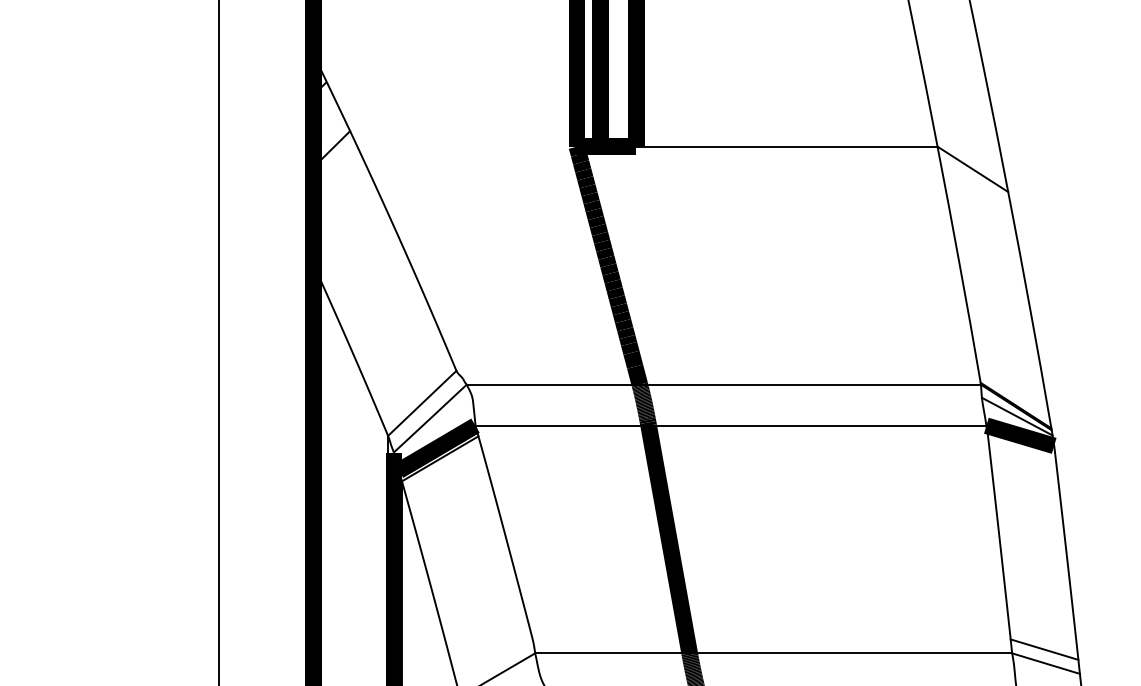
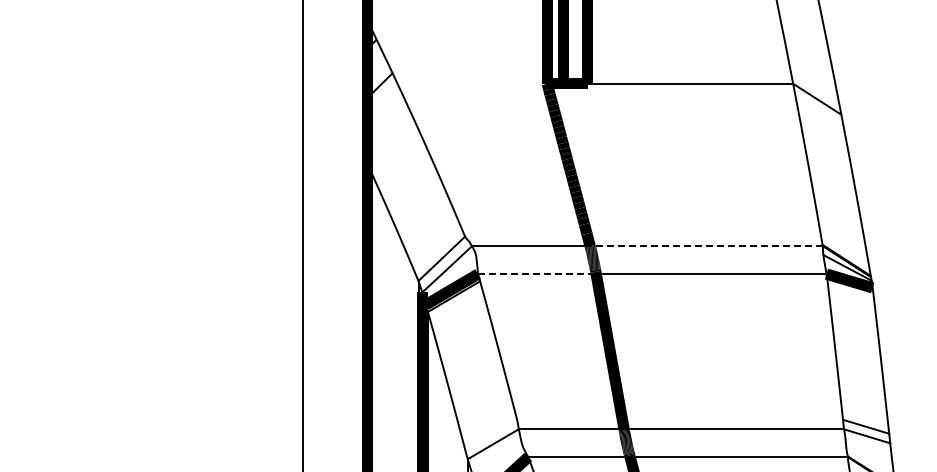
line: (808, 385) -> (705, 246), solid -> dashed
line: (562, 426) -> (537, 274), solid -> dashed

